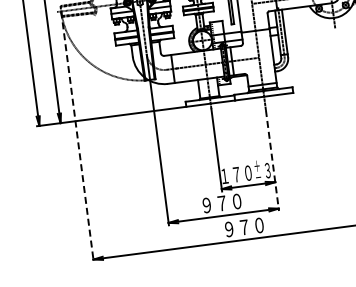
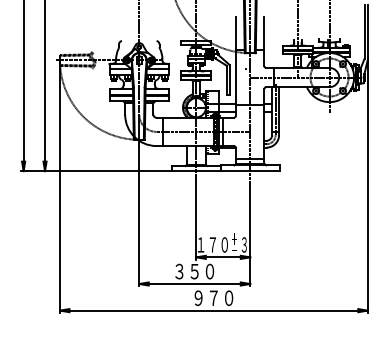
line: (78, 137) -> (60, 187), dashed -> solid
line: (272, 160) -> (250, 235), dashed -> solid
text: (213, 204) -> (186, 271), ９７０ -> ３５０

